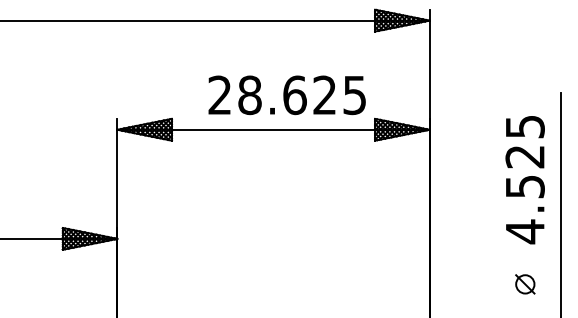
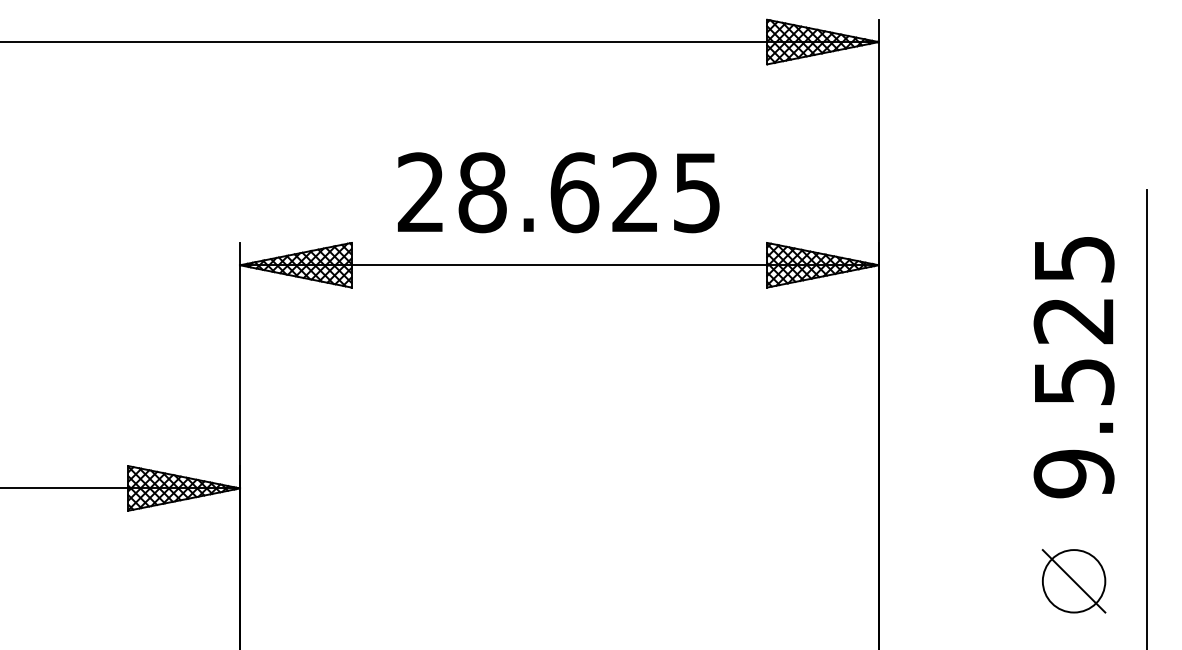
text: (286, 95) -> (557, 193), moved
text: (524, 231) -> (1072, 473), 4.525 -> 9.525
part: (525, 284) -> (1074, 581), size x1.67

